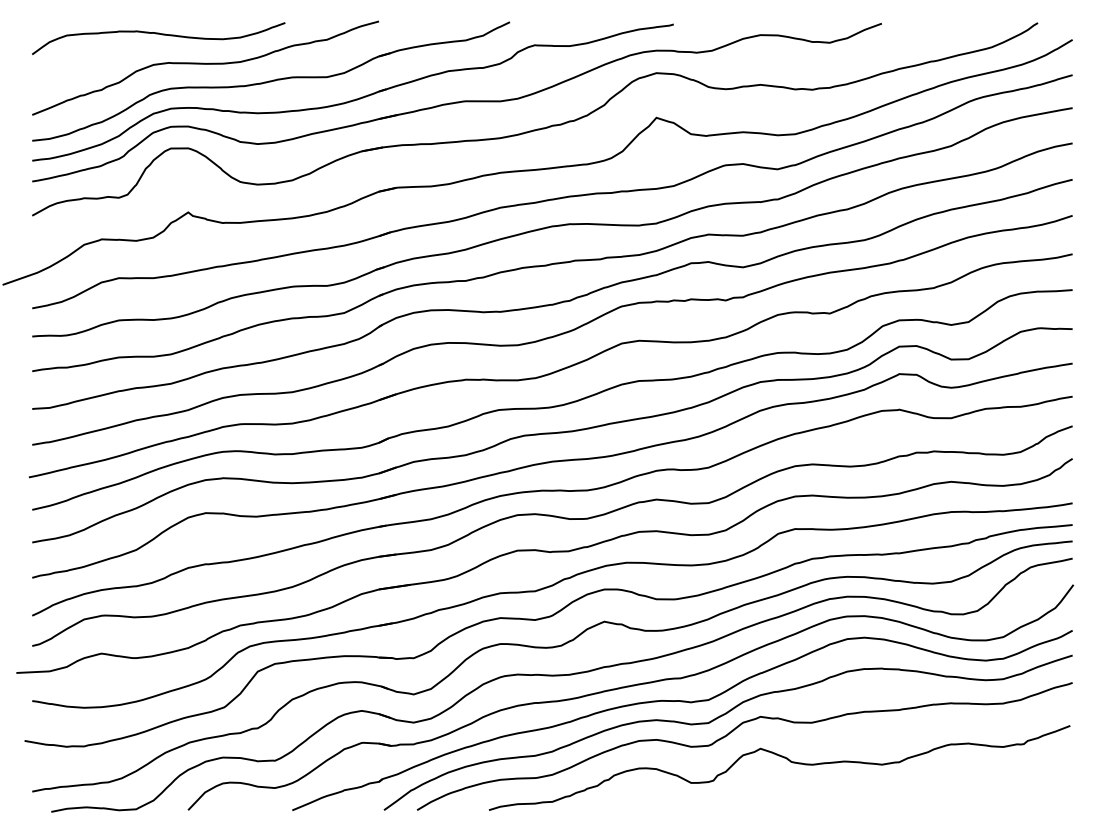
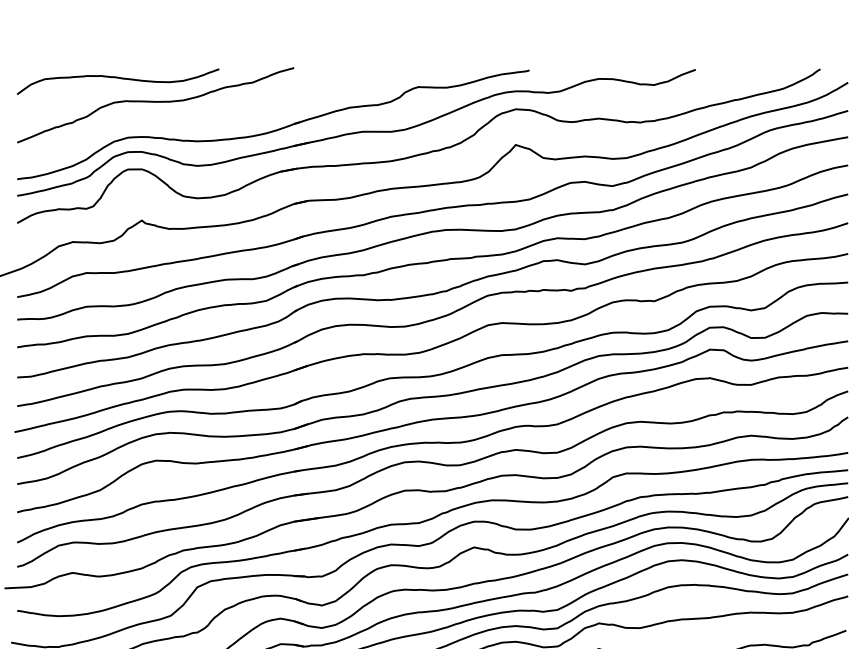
part: (271, 81) -> (208, 115), removed

